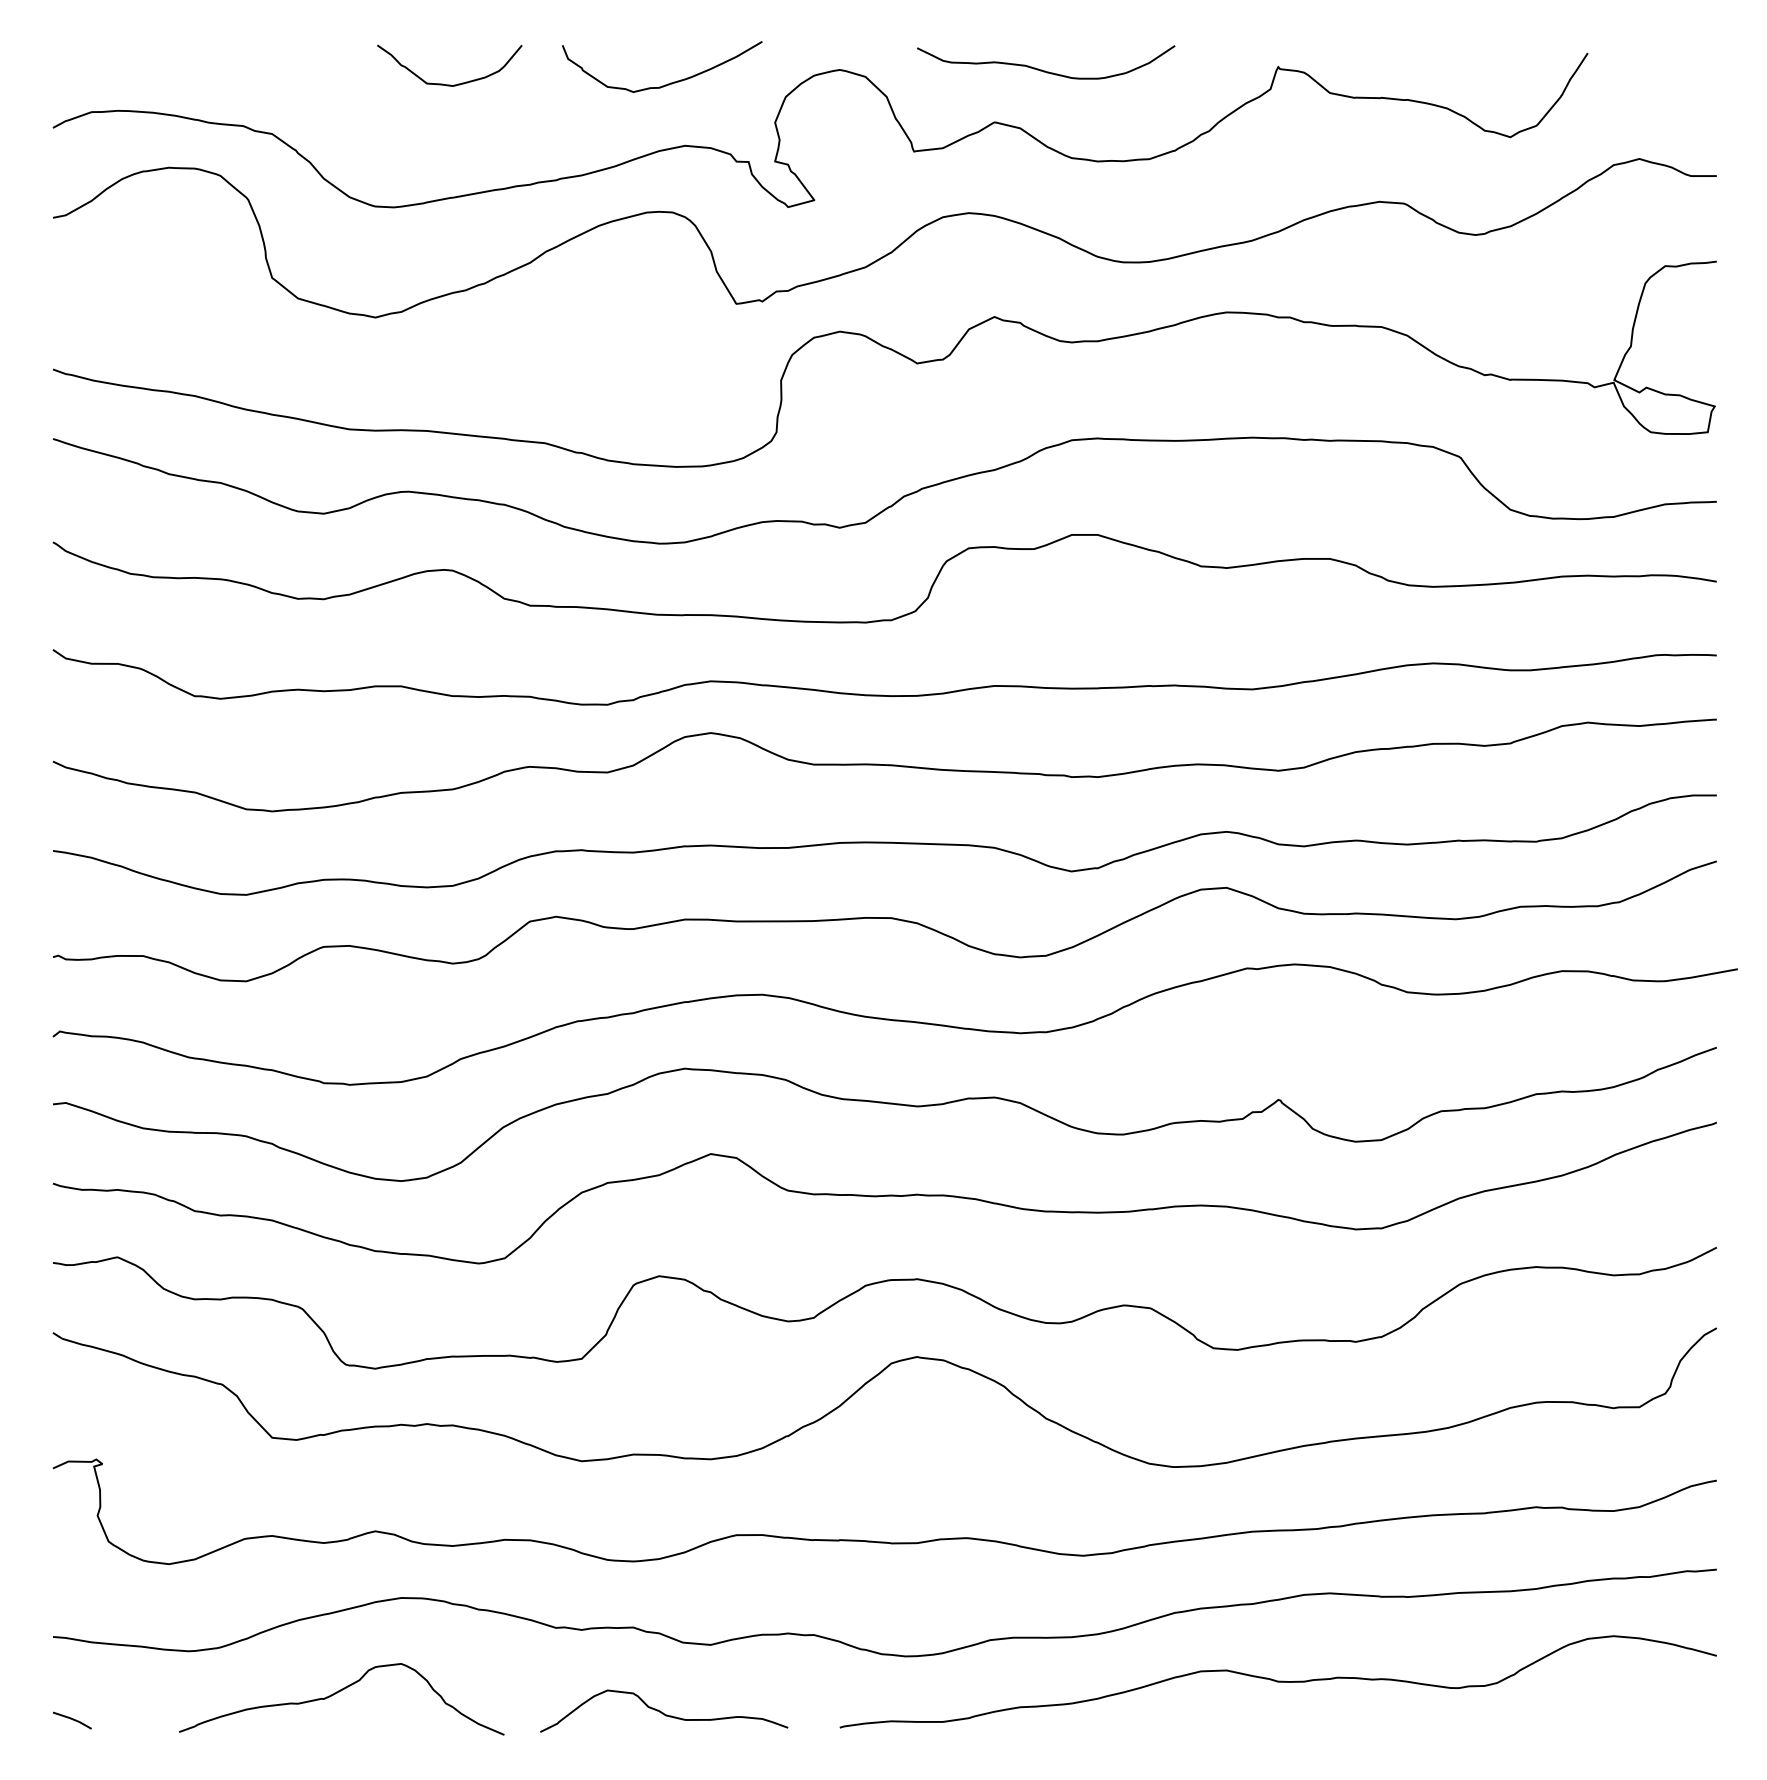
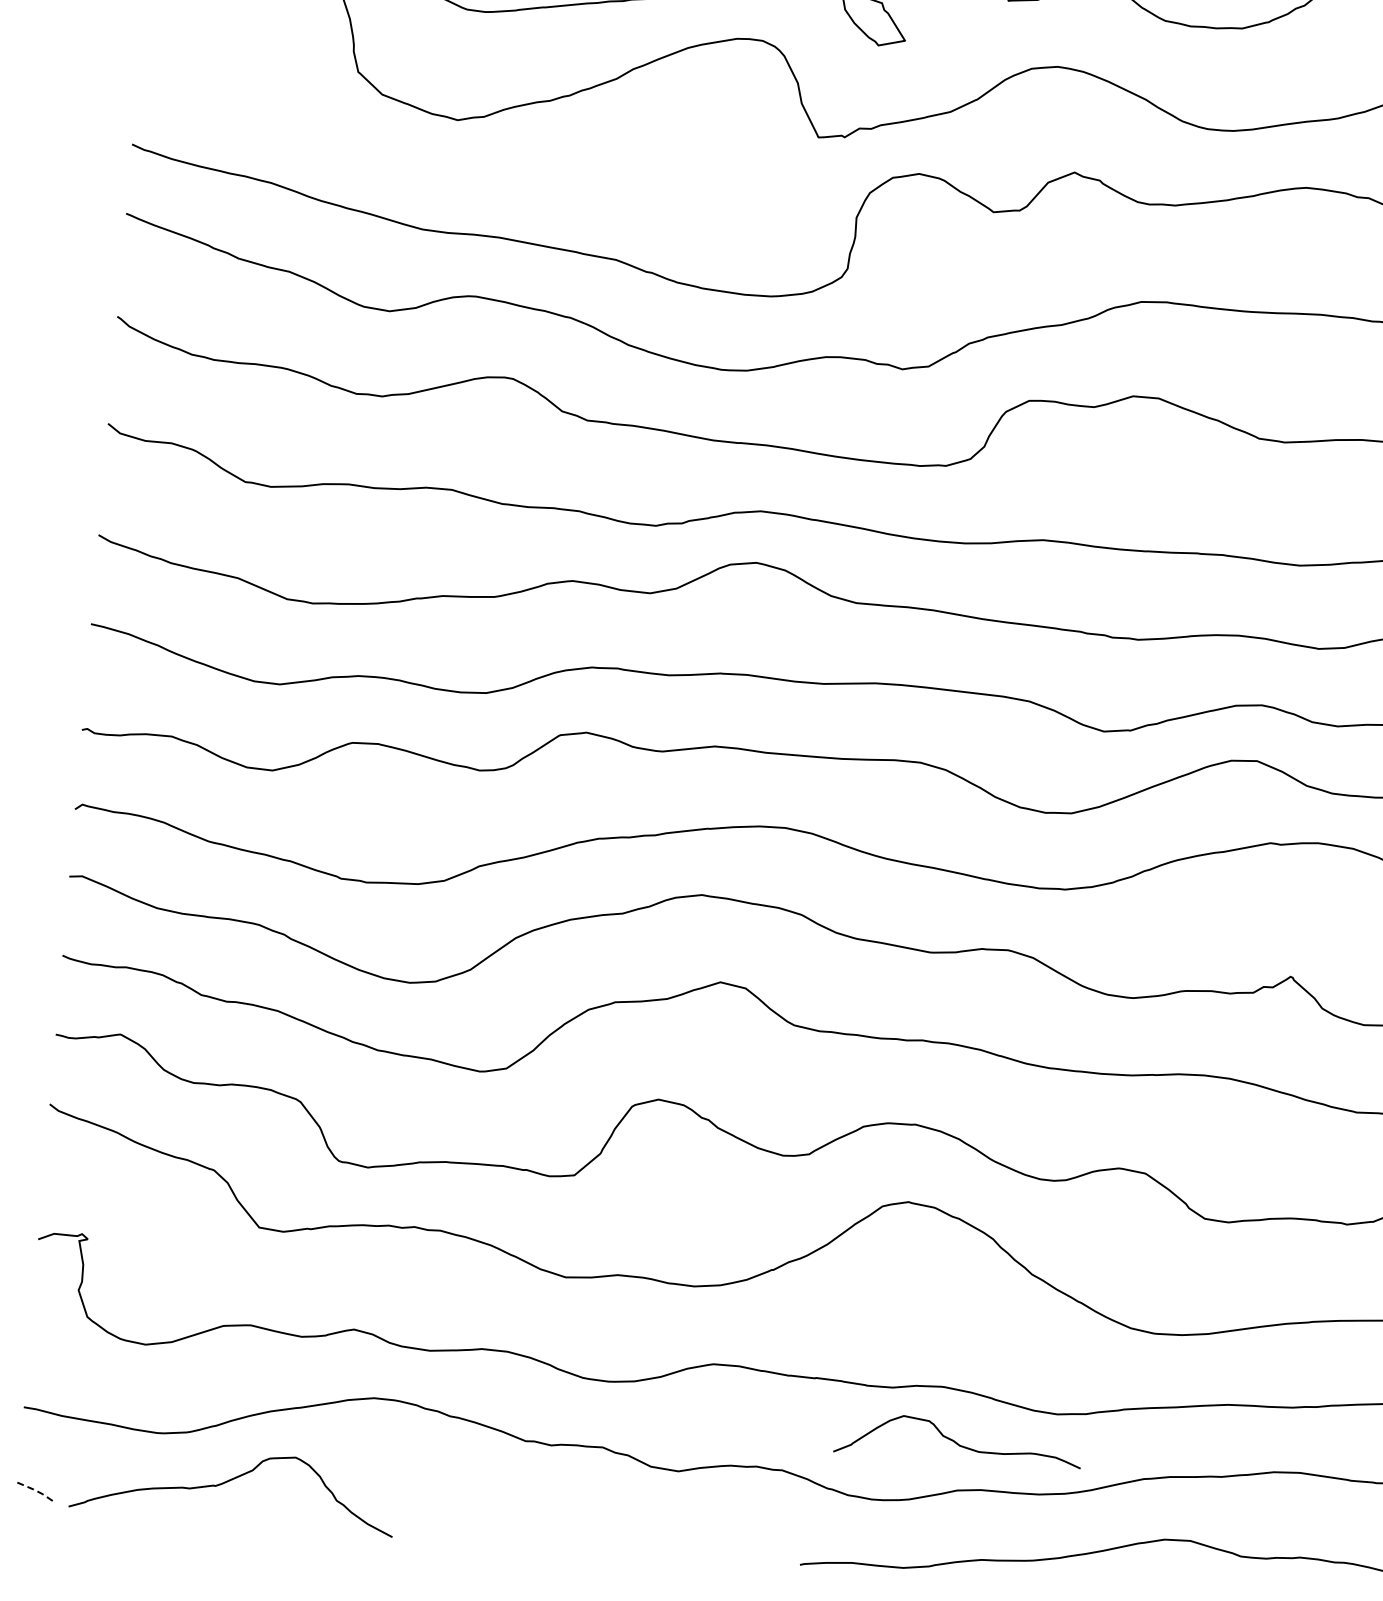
curve: (337, 1693) -> (229, 1481), moved
curve: (663, 1712) -> (957, 1442), moved
line: (73, 1719) -> (37, 1491), solid -> dashed

